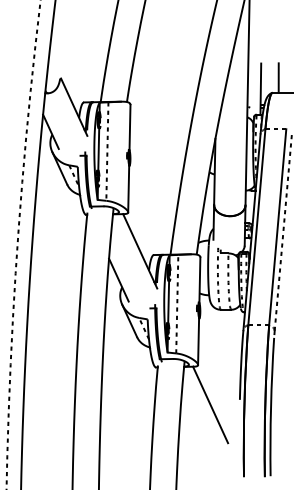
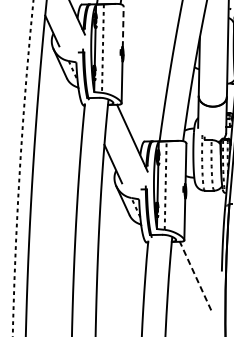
line: (130, 127) -> (123, 27), solid -> dashed
line: (210, 404) -> (195, 275), solid -> dashed

